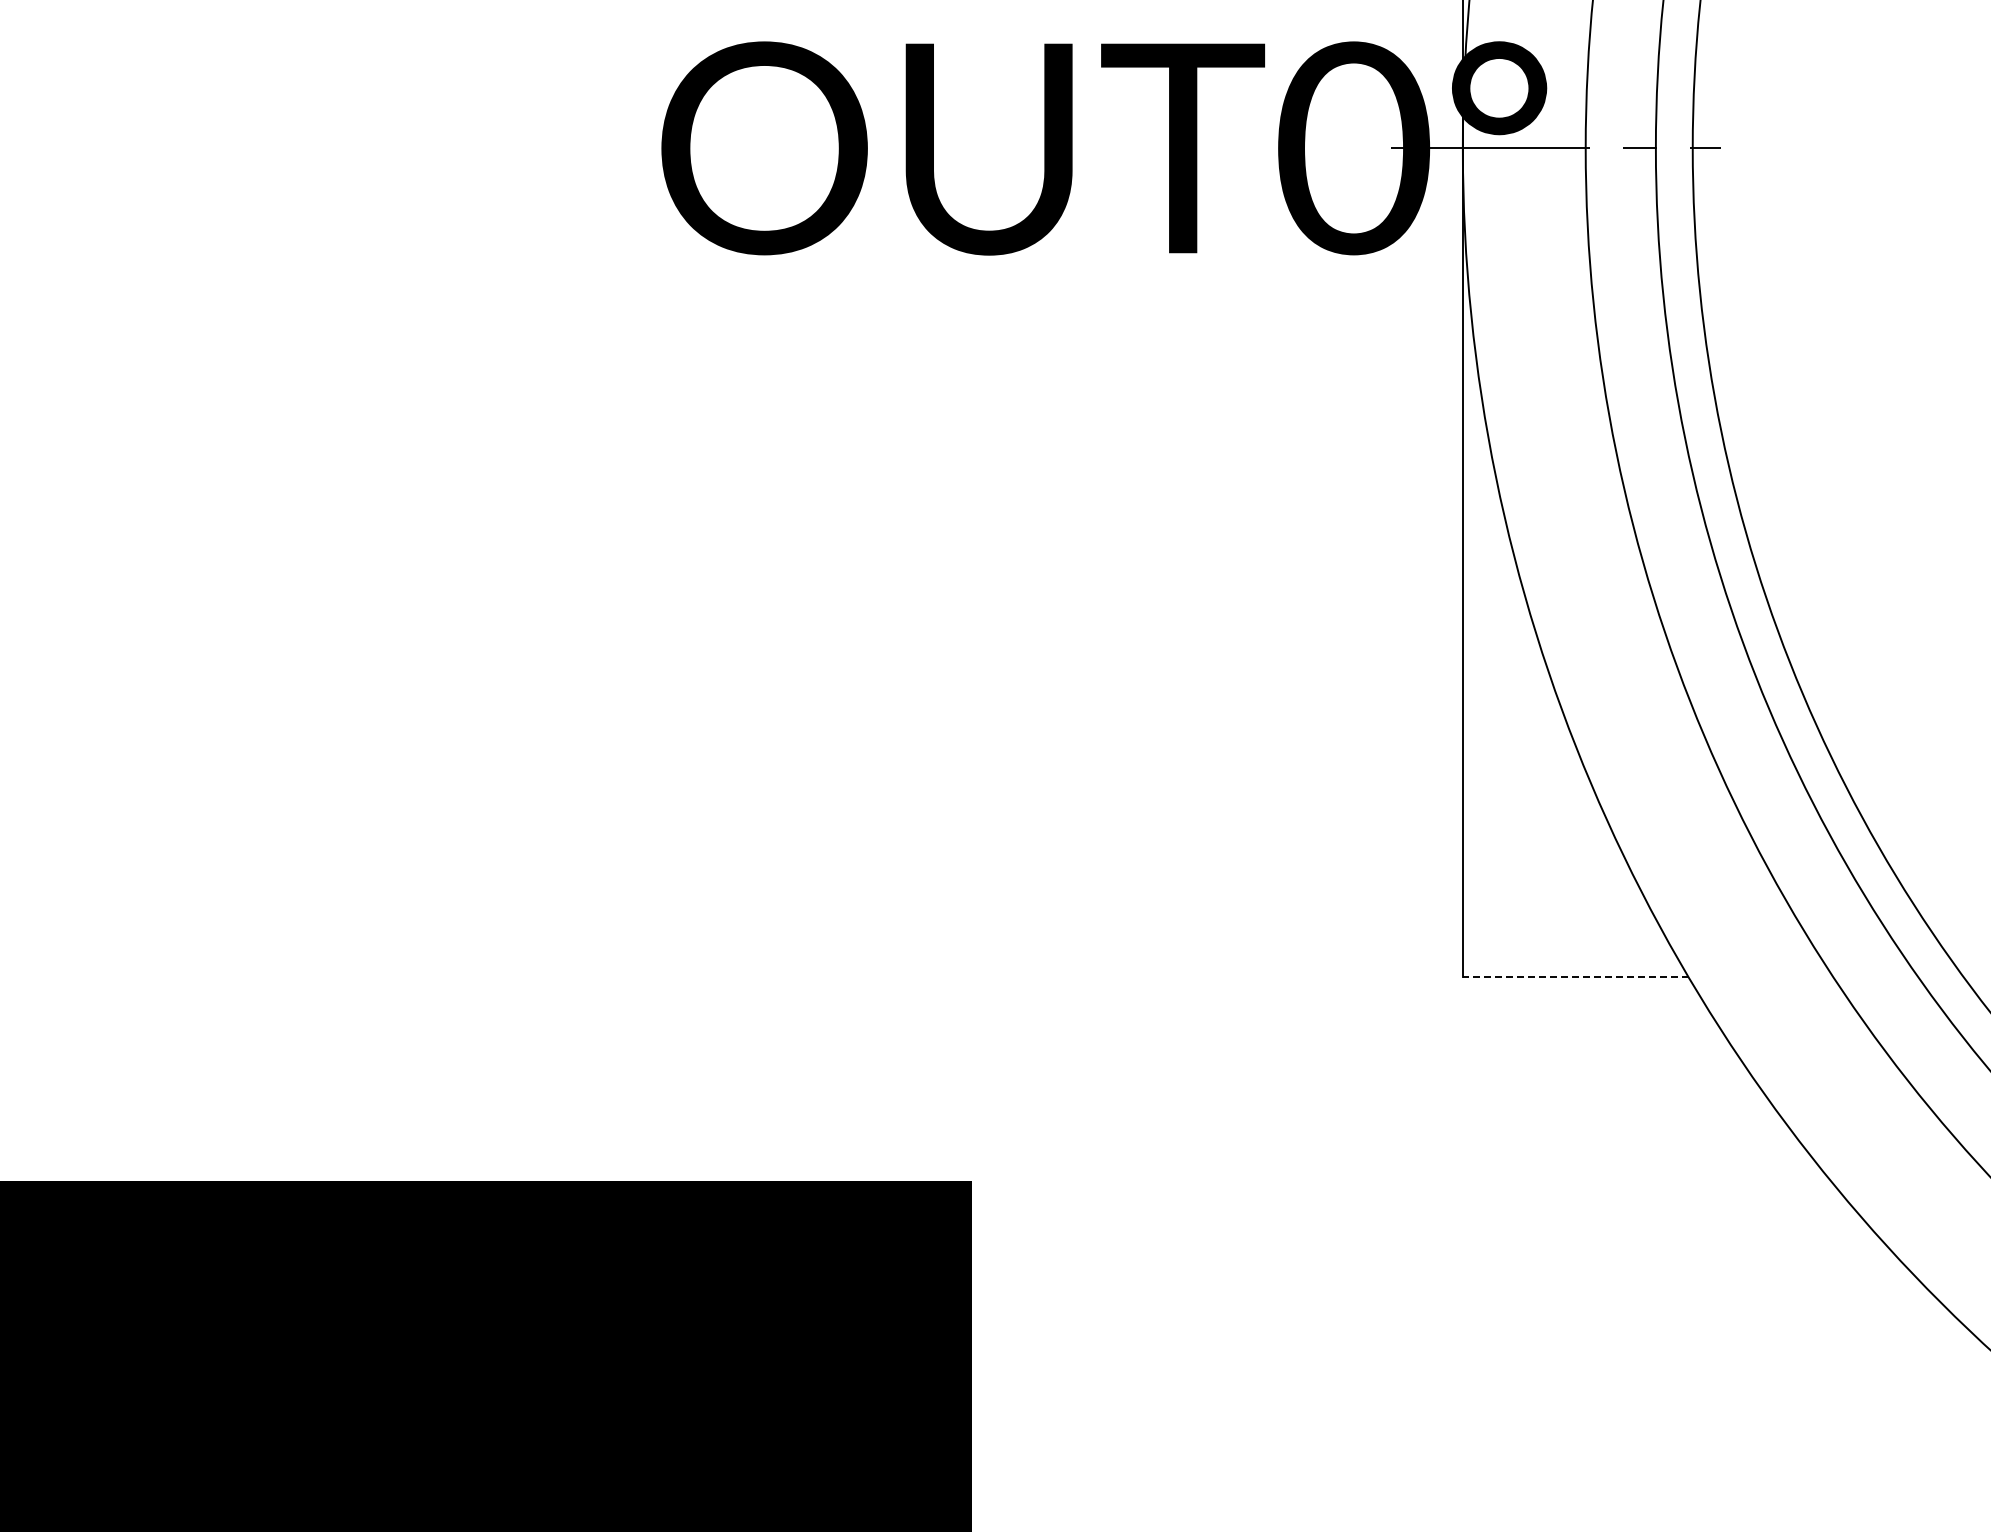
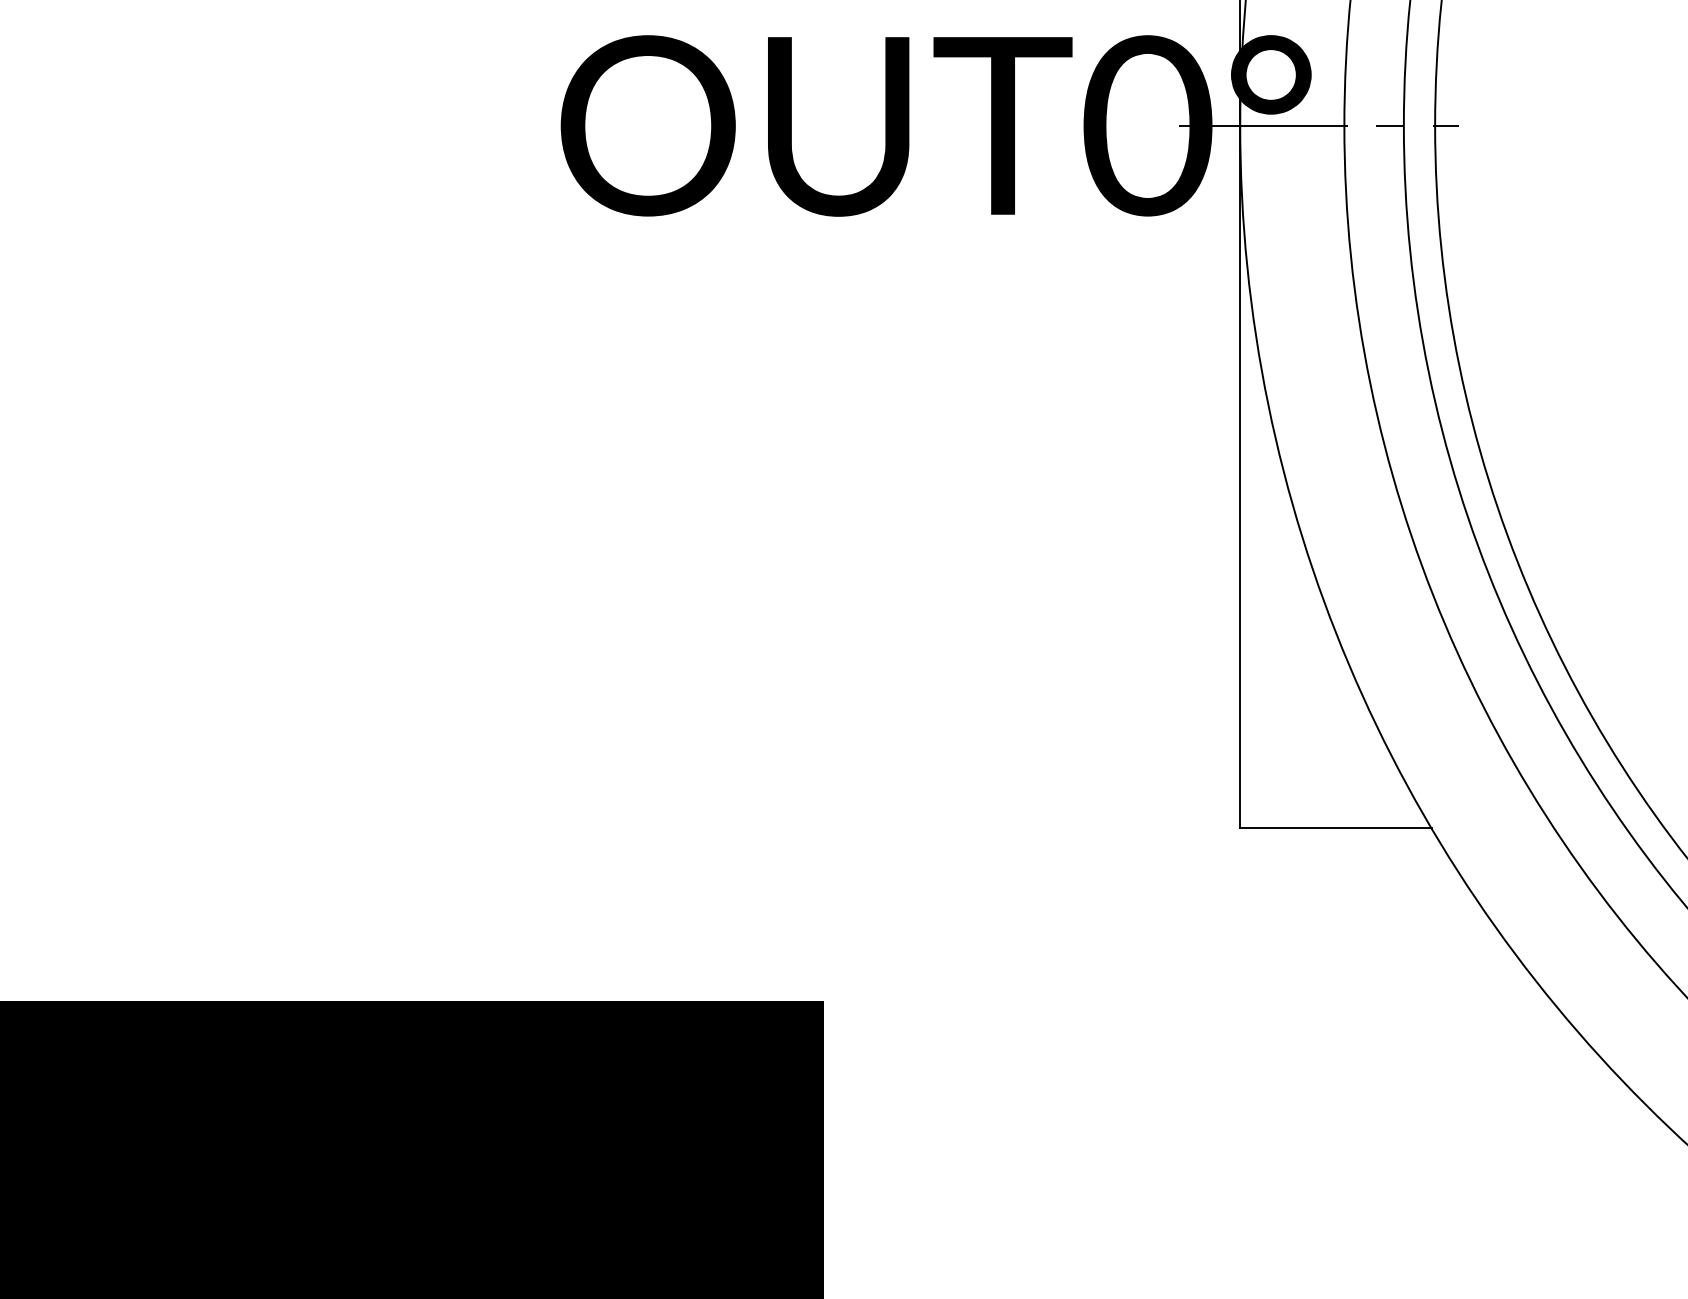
line: (1575, 976) -> (1335, 827), dashed -> solid

